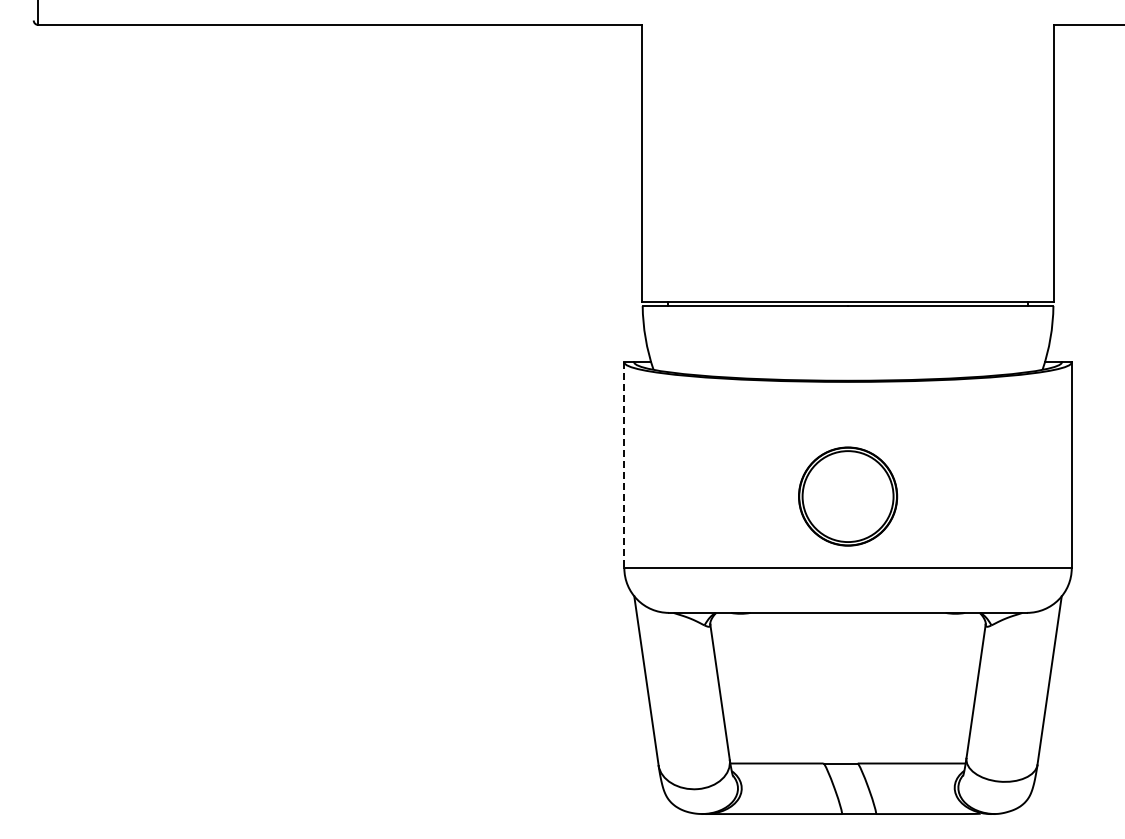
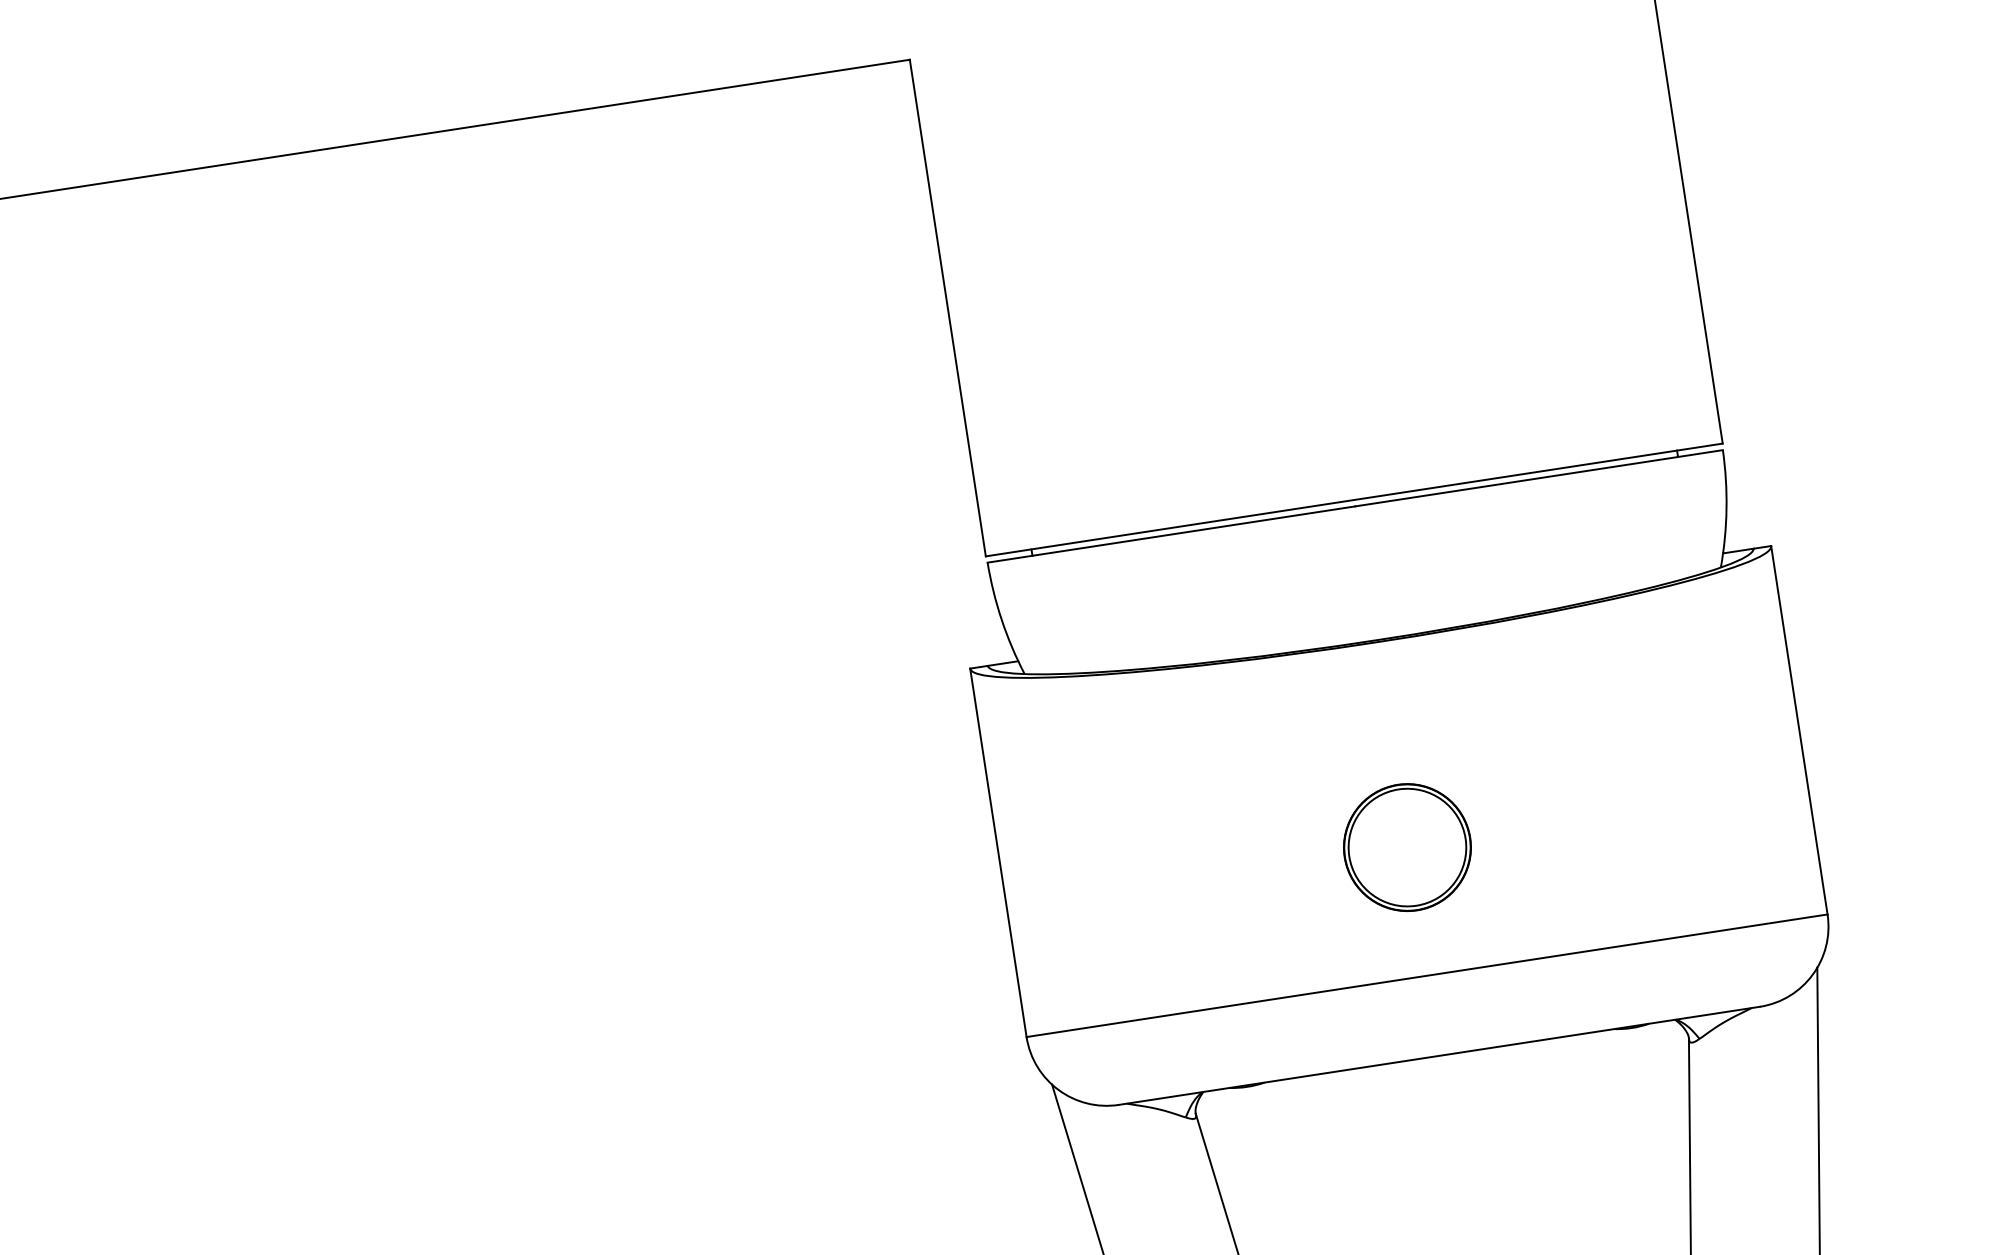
line: (624, 465) -> (998, 853), dashed -> solid
part: (847, 496) -> (1406, 847), size x0.71

